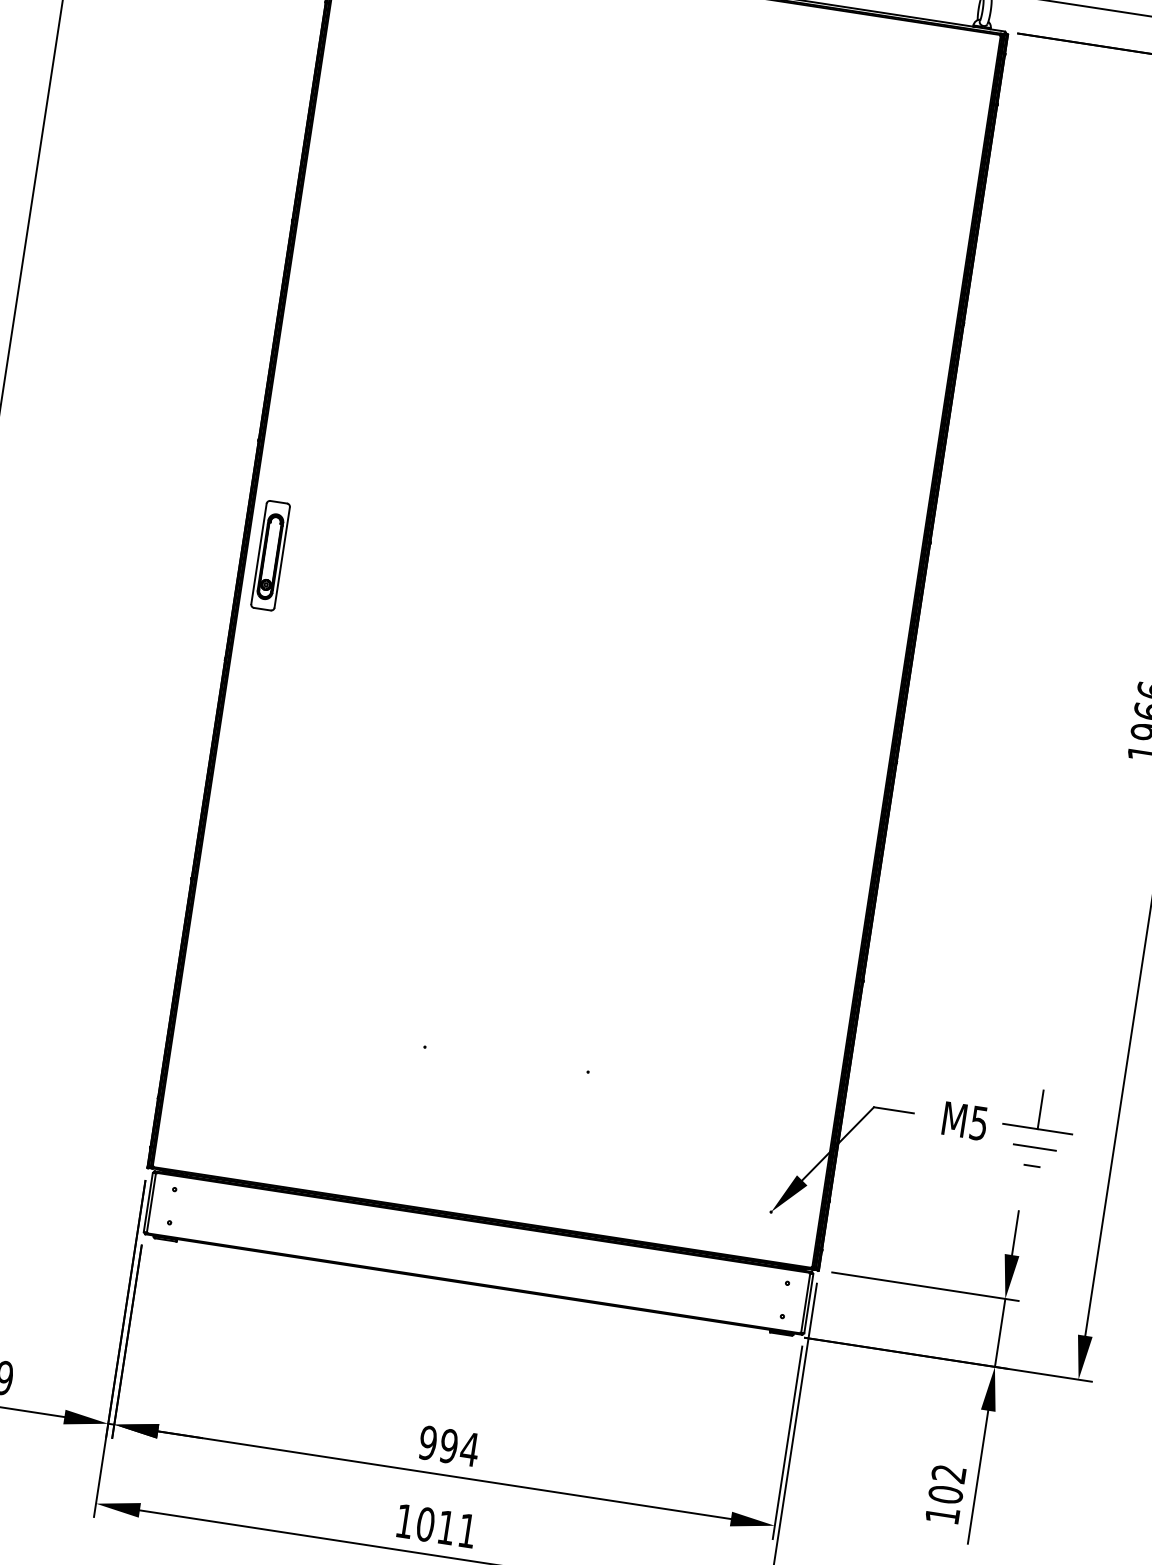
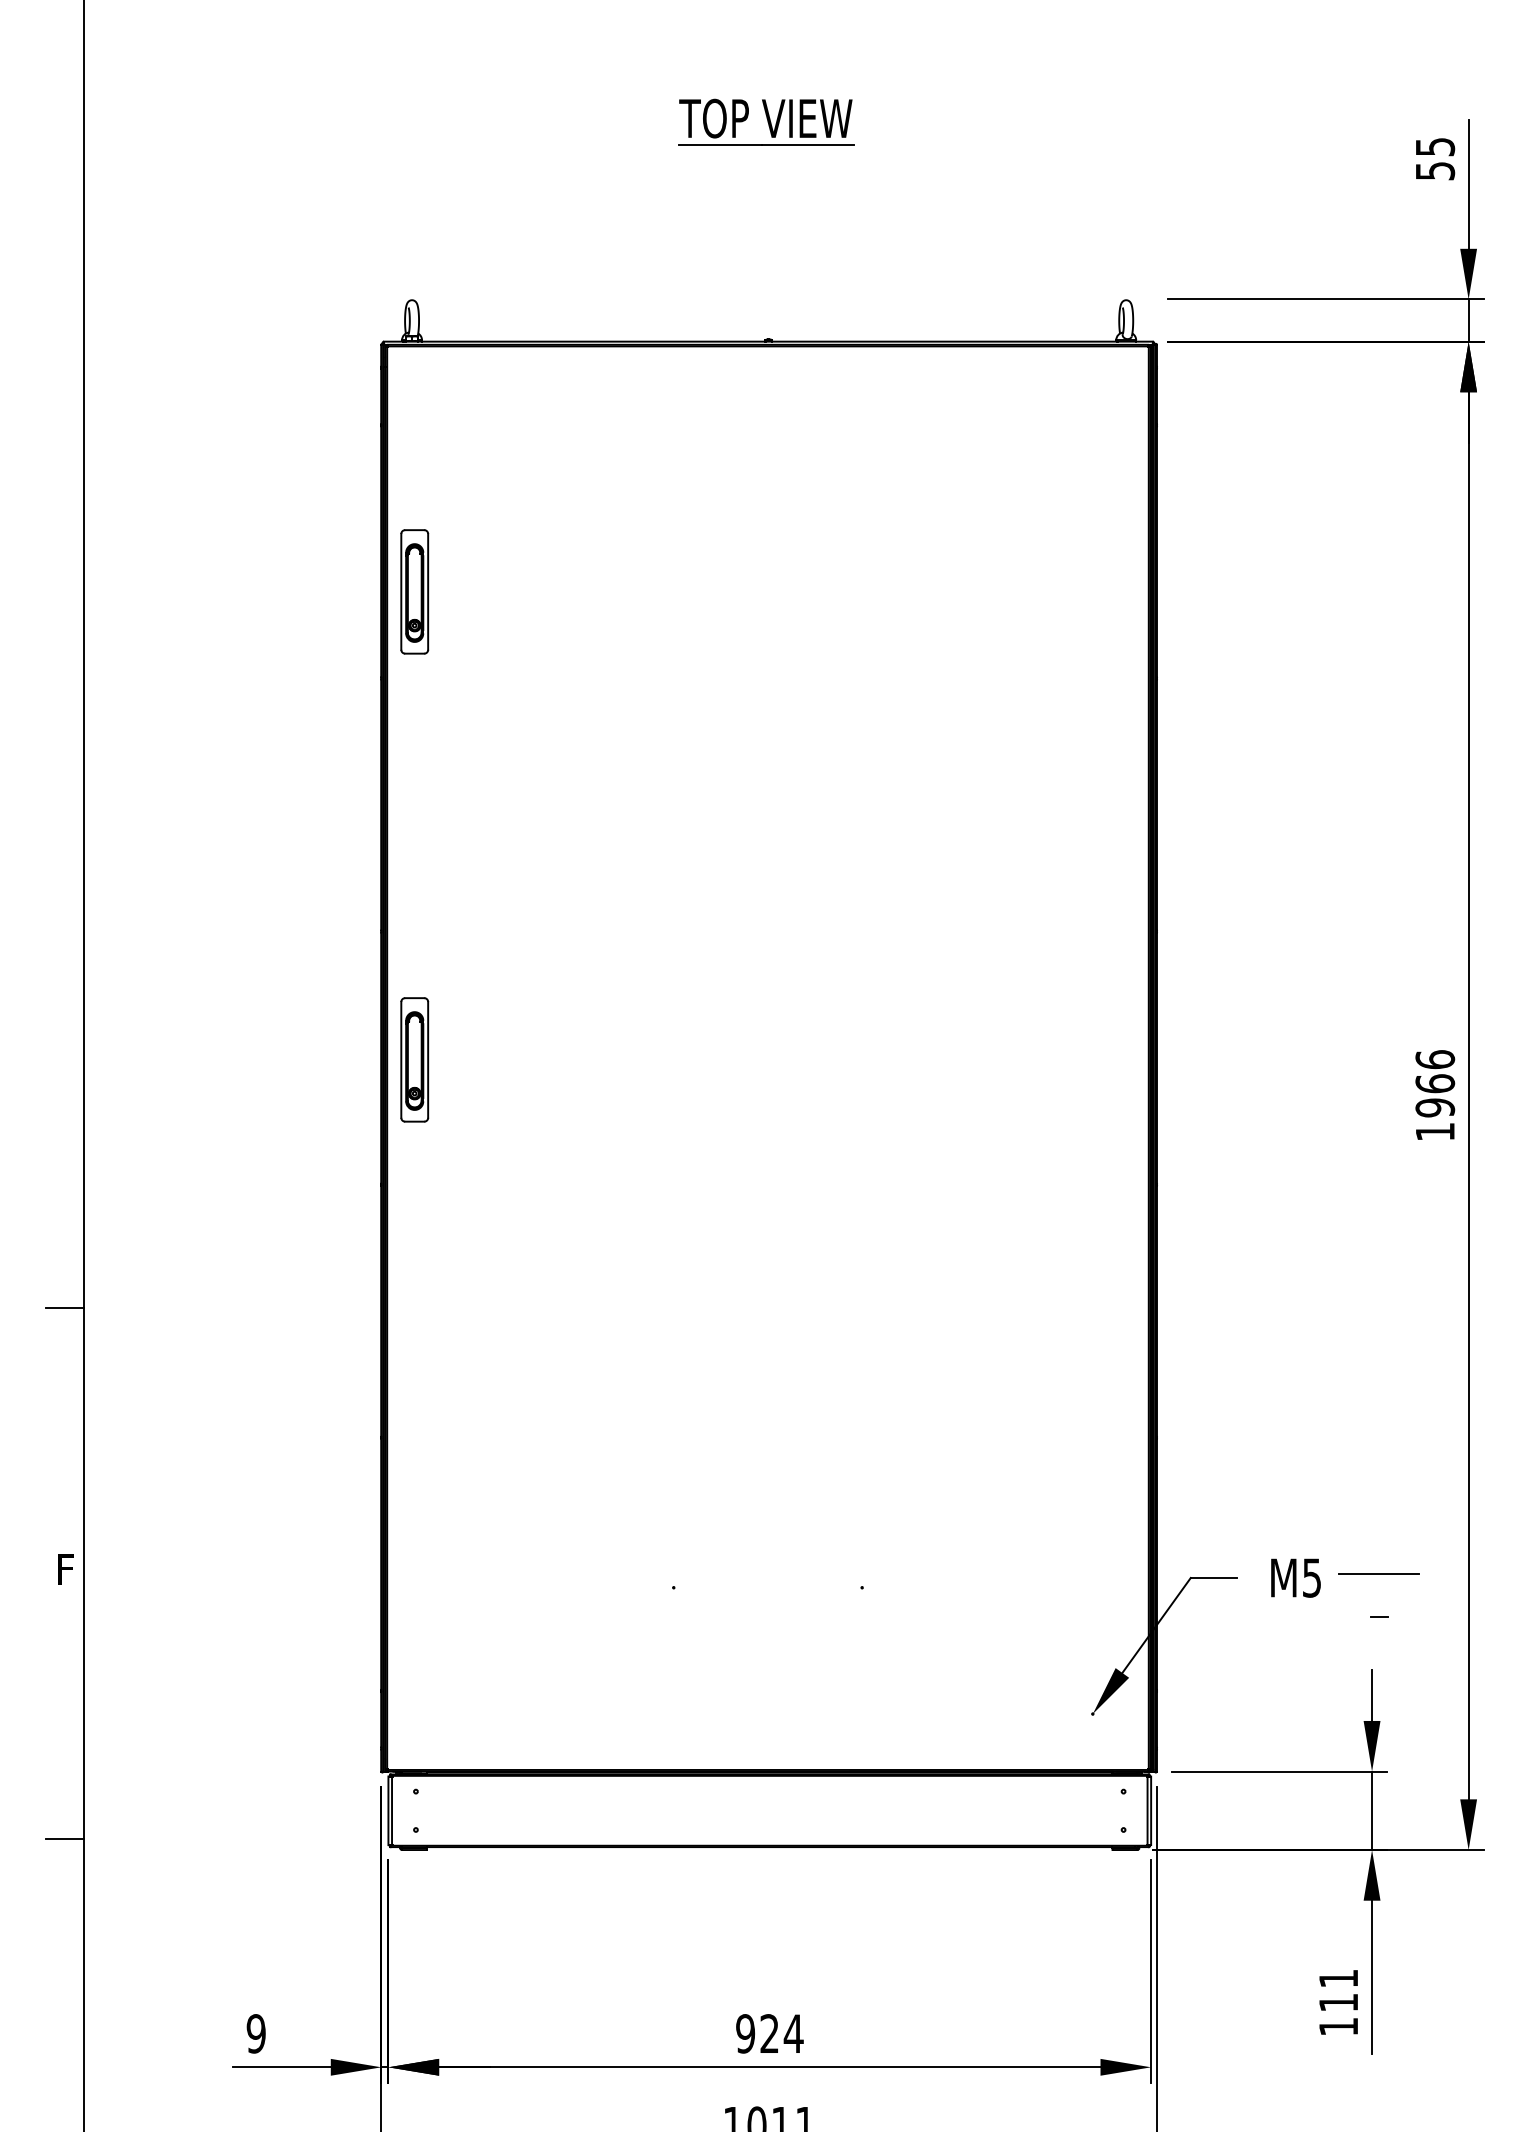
part: (332, 150) -> (414, 591), added
line: (1040, 1109) -> (1379, 1551), removed
line: (1034, 1147) -> (1378, 1595), removed
text: (448, 1445) -> (769, 2033), 994 -> 924
text: (947, 1484) -> (1338, 1991), 102 -> 111

